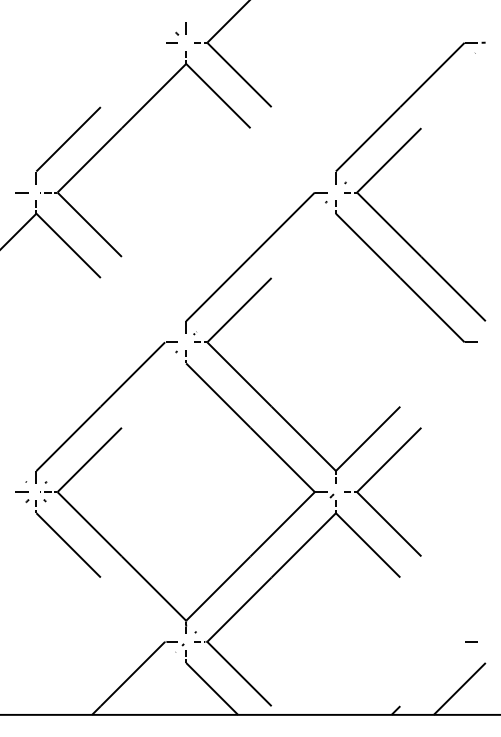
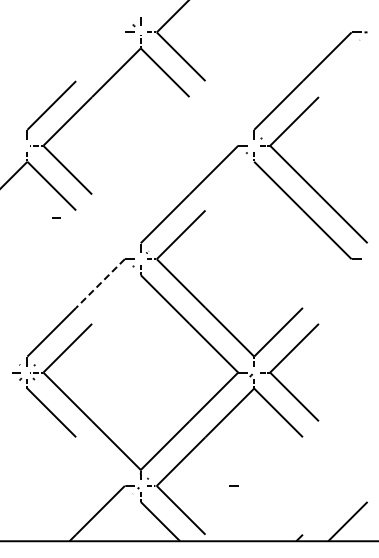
part: (22, 192) -> (56, 217), moved
line: (132, 374) -> (100, 283), solid -> dashed
part: (471, 641) -> (233, 485), moved

